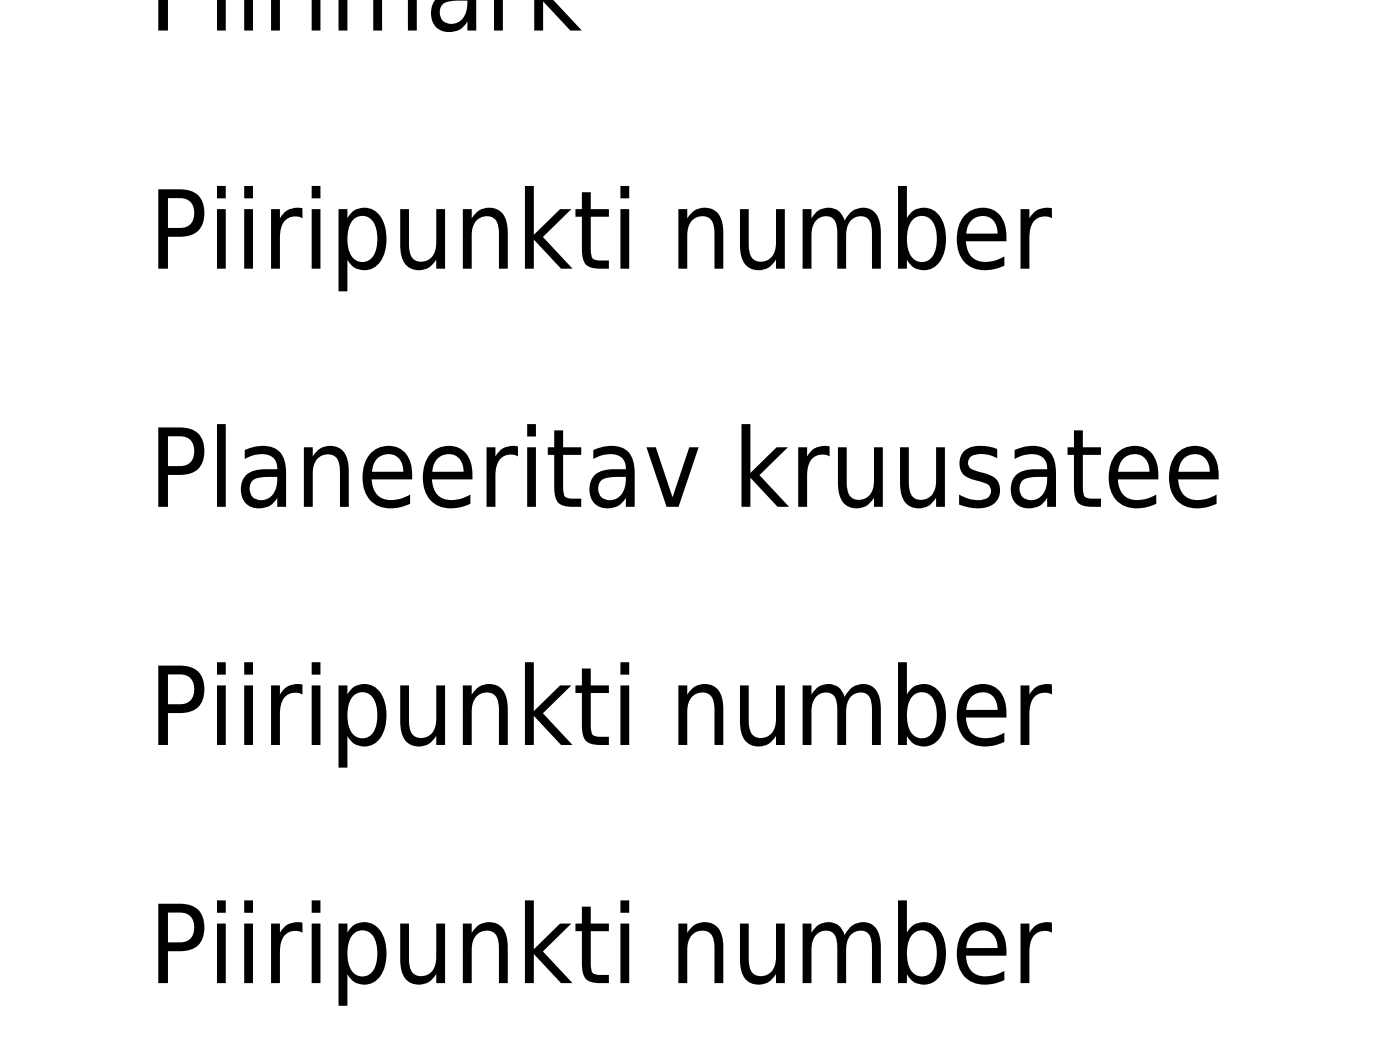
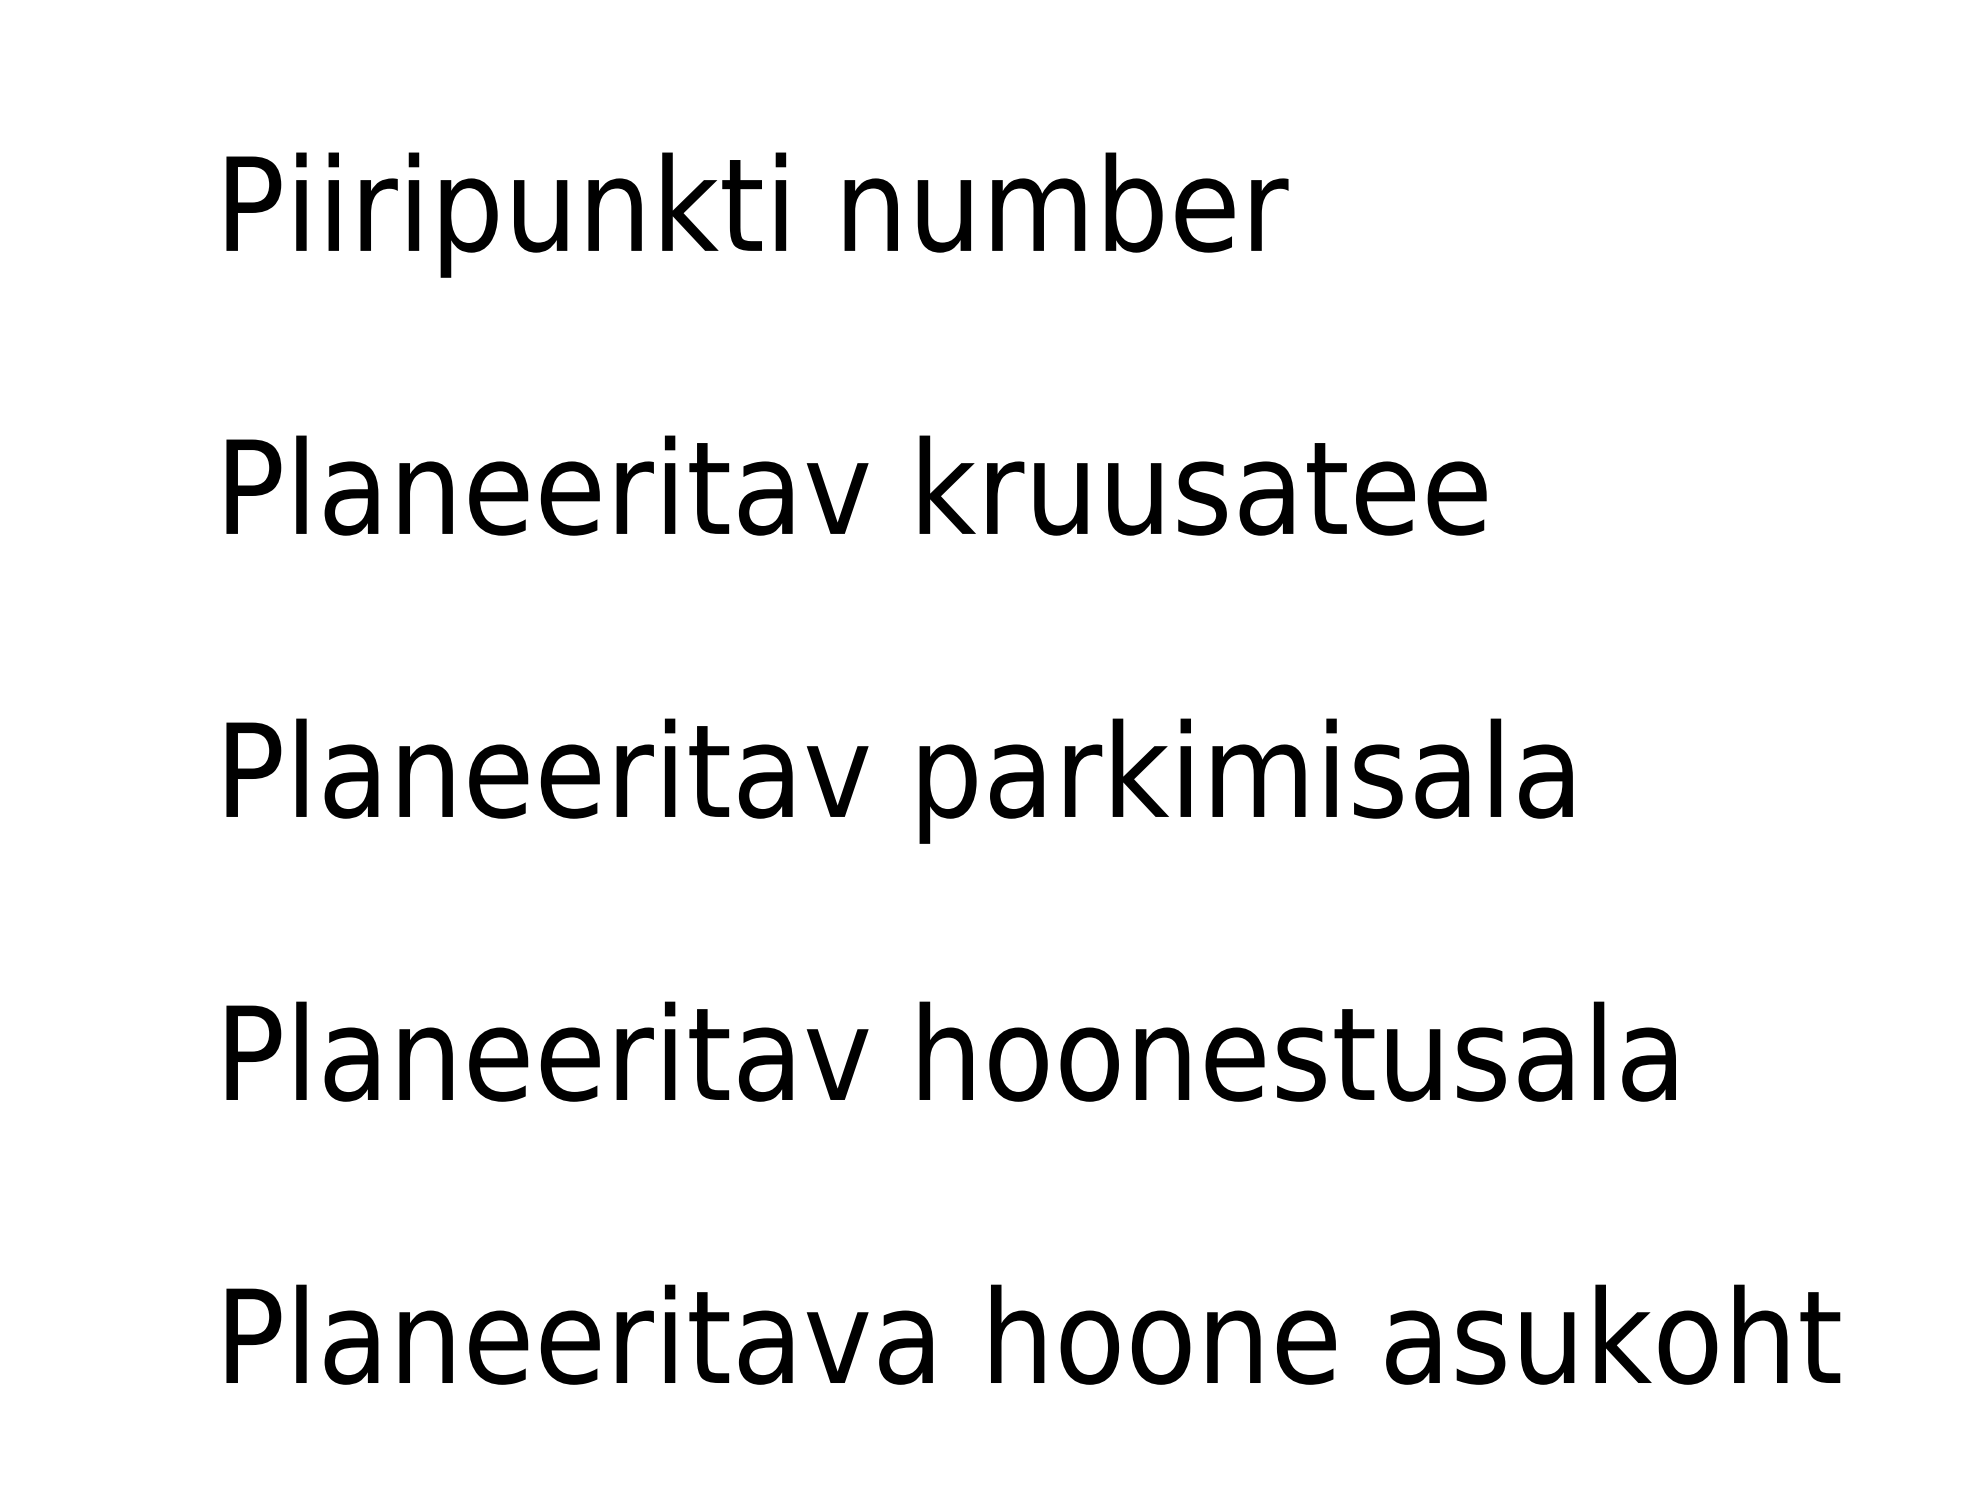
text: (754, 714) -> (934, 780), Piiripunkti number -> Planeeritav parkimisala
text: (796, 952) -> (985, 1063), Piiripunkti number -> Planeeritav hoonestusala

